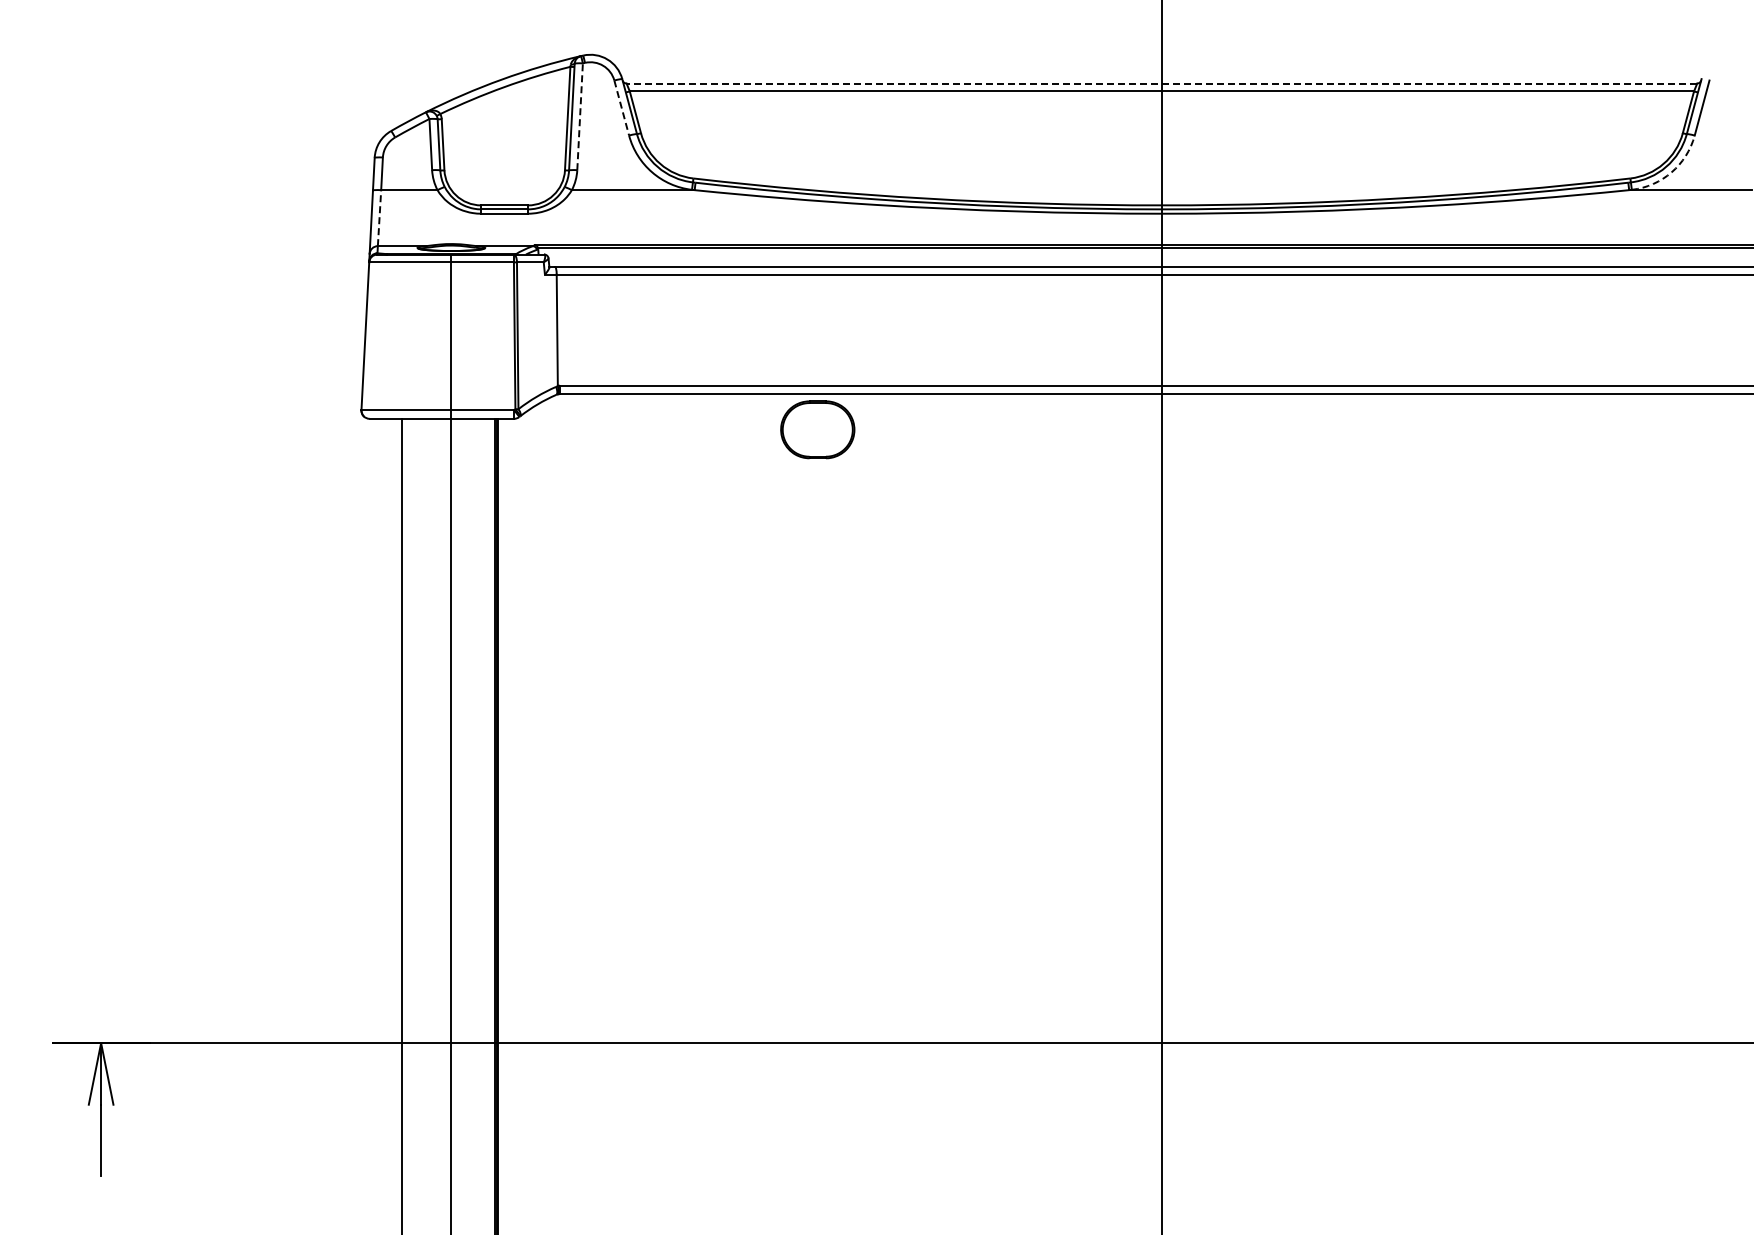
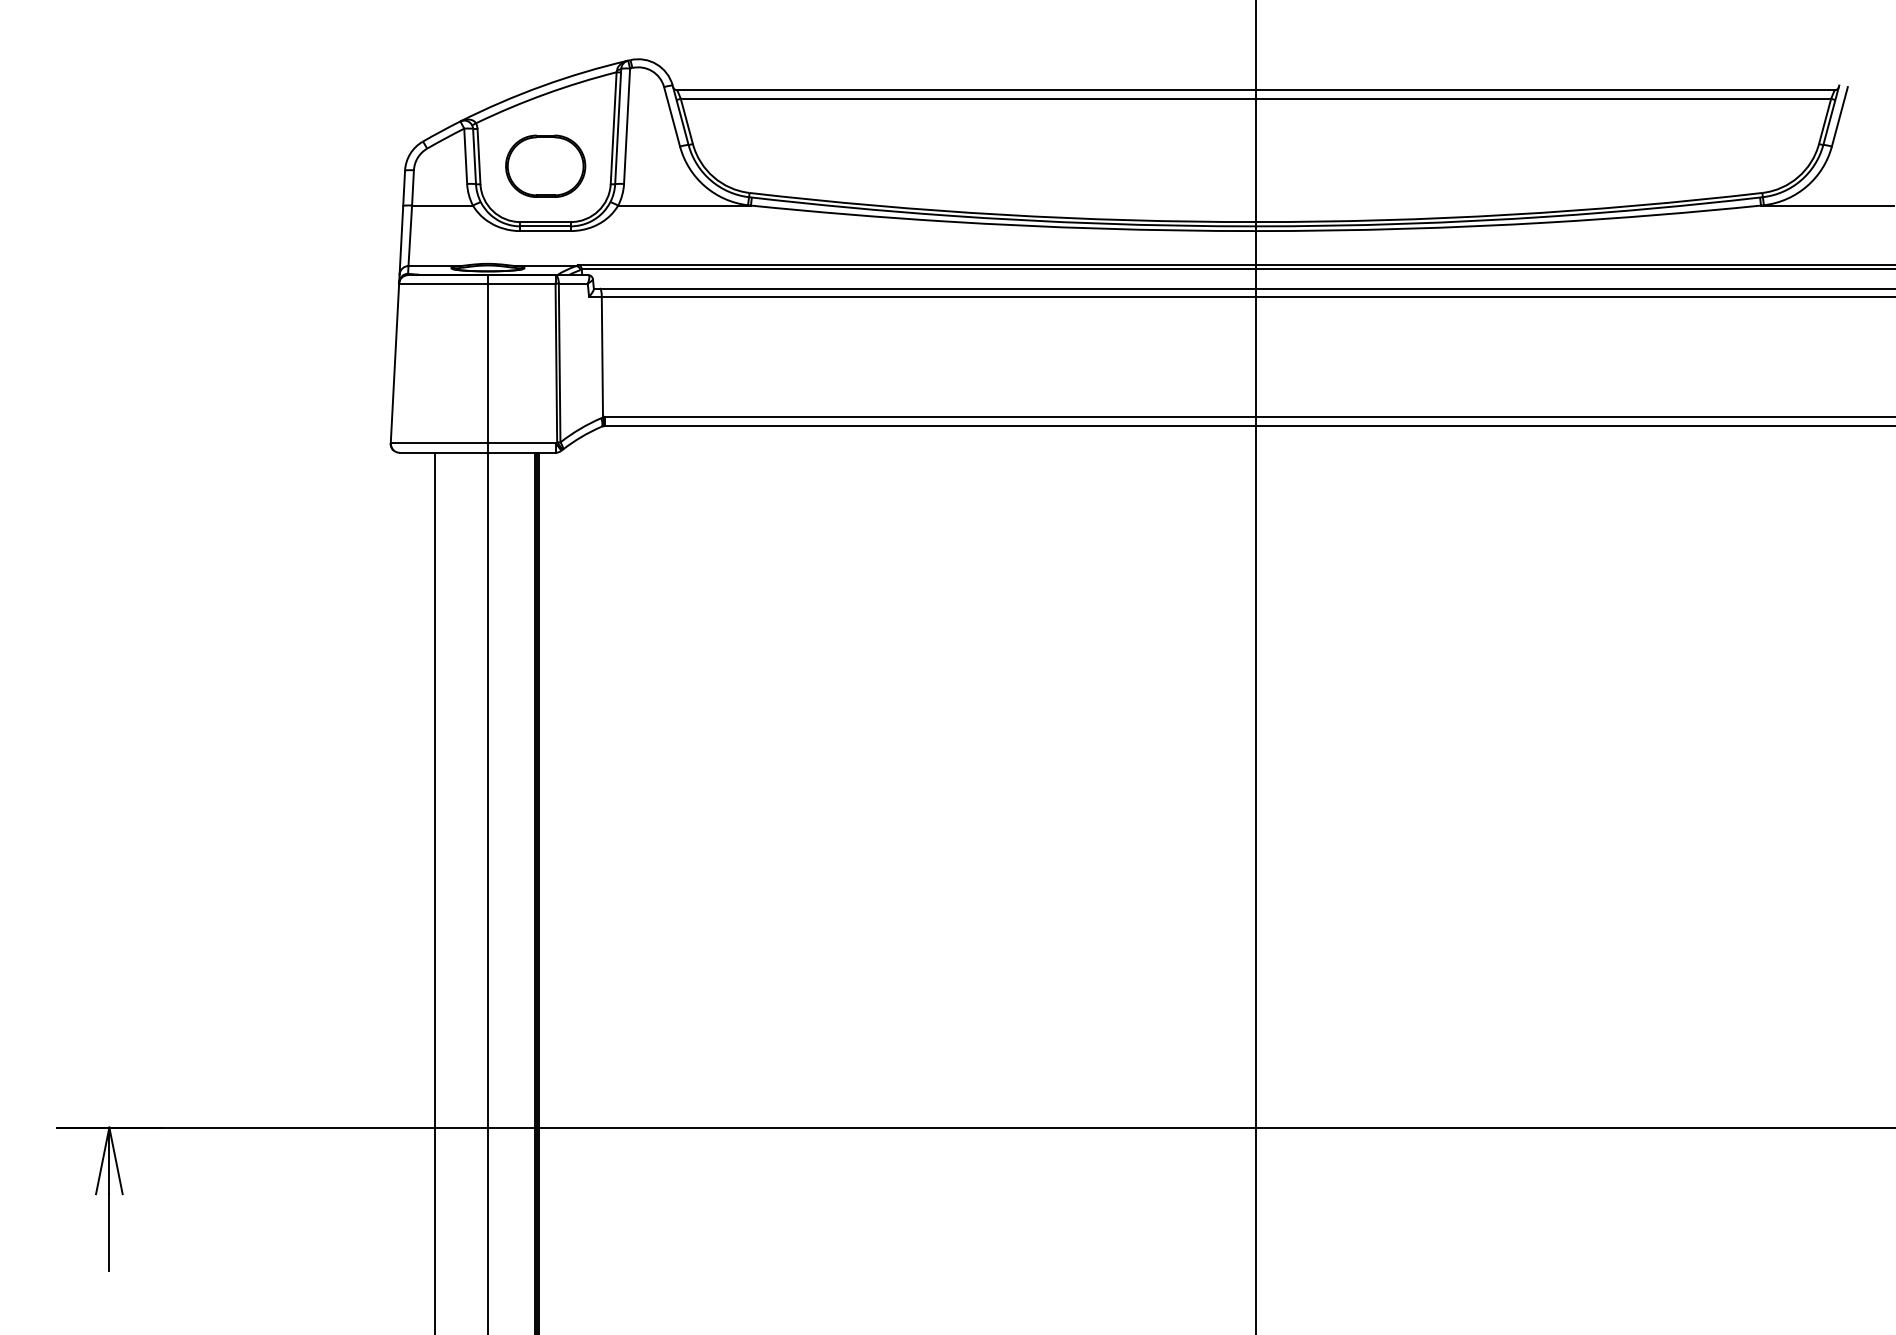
line: (1161, 83) -> (1255, 90), dashed -> solid
line: (621, 108) -> (671, 117), dashed -> solid
line: (580, 116) -> (627, 125), dashed -> solid
arc: (1671, 172) -> (1806, 186), dashed -> solid
line: (379, 217) -> (410, 235), dashed -> solid
part: (817, 429) -> (545, 165), moved

